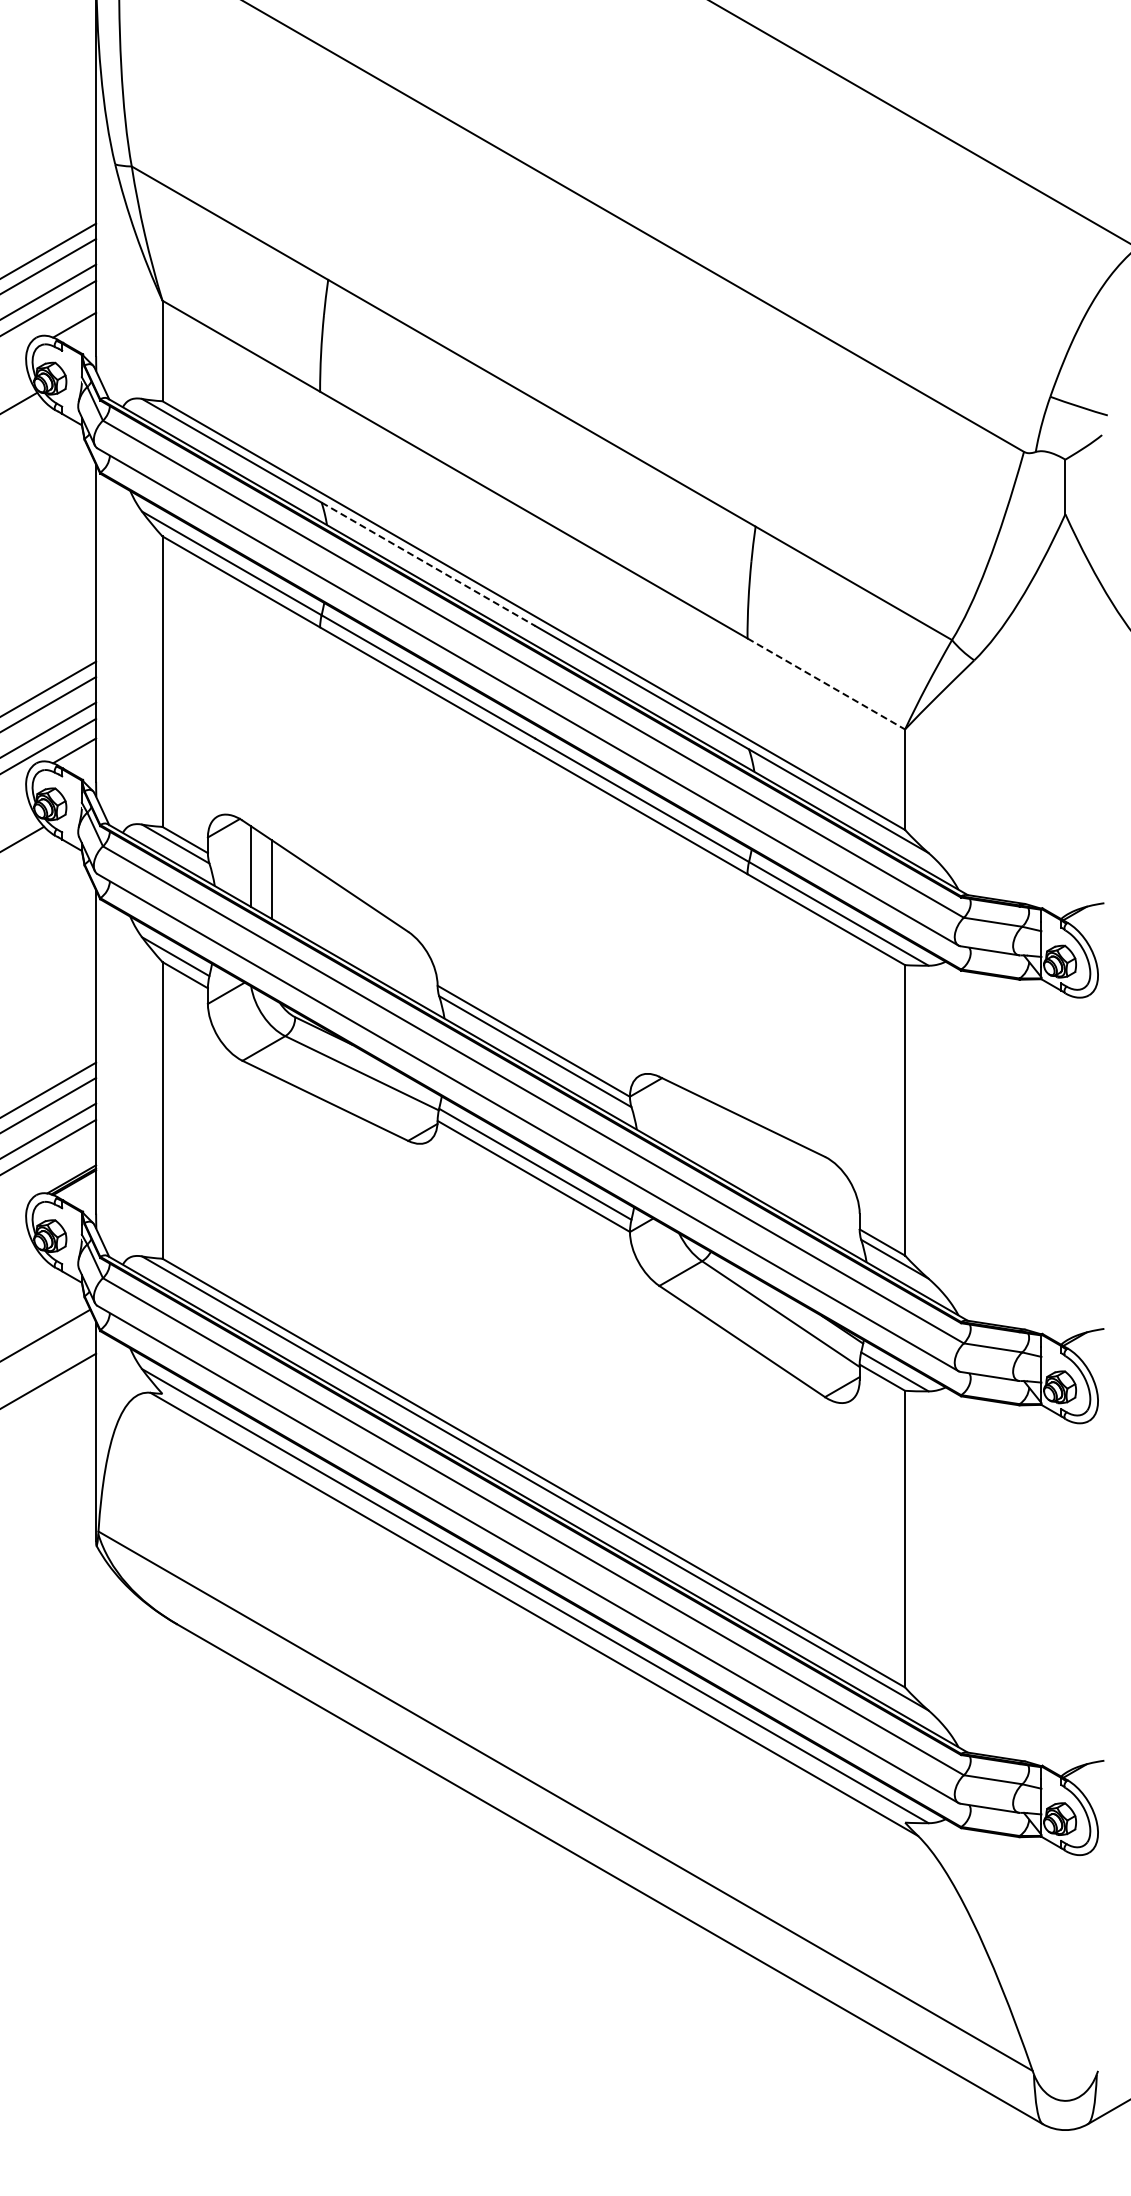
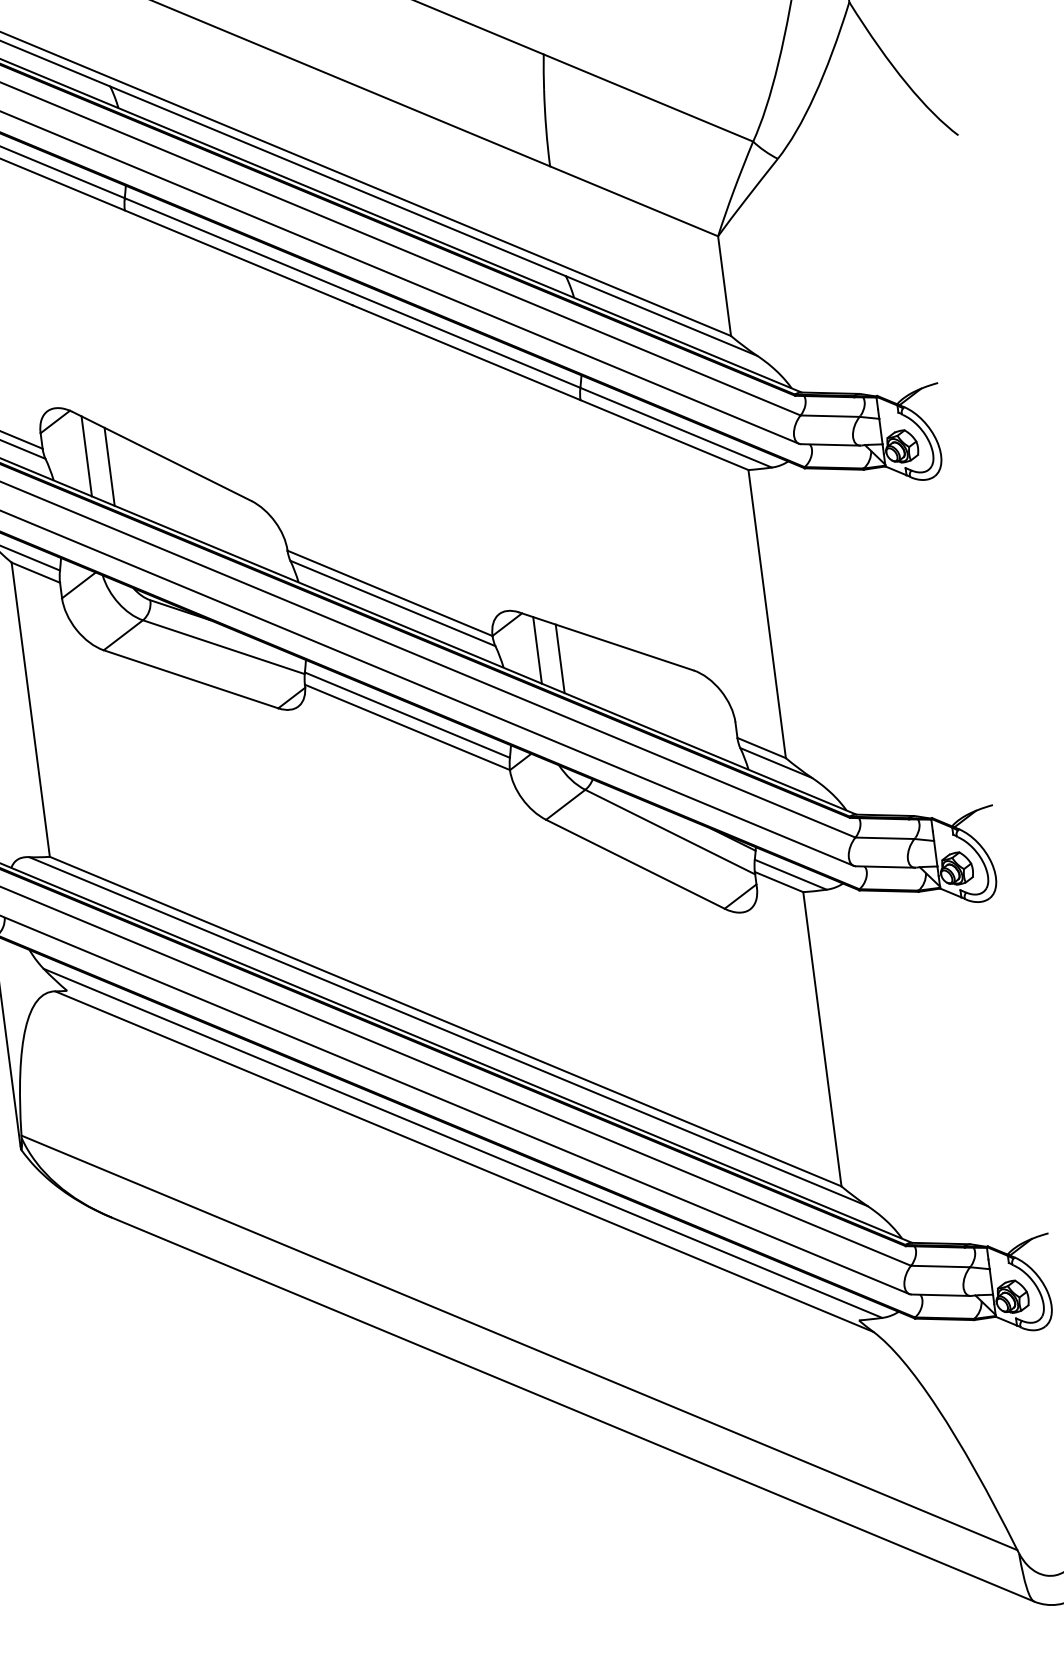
line: (428, 564) -> (224, 134), dashed -> solid
line: (826, 683) -> (634, 200), dashed -> solid
line: (672, 1116) -> (537, 650), added
line: (694, 1127) -> (560, 658), added

